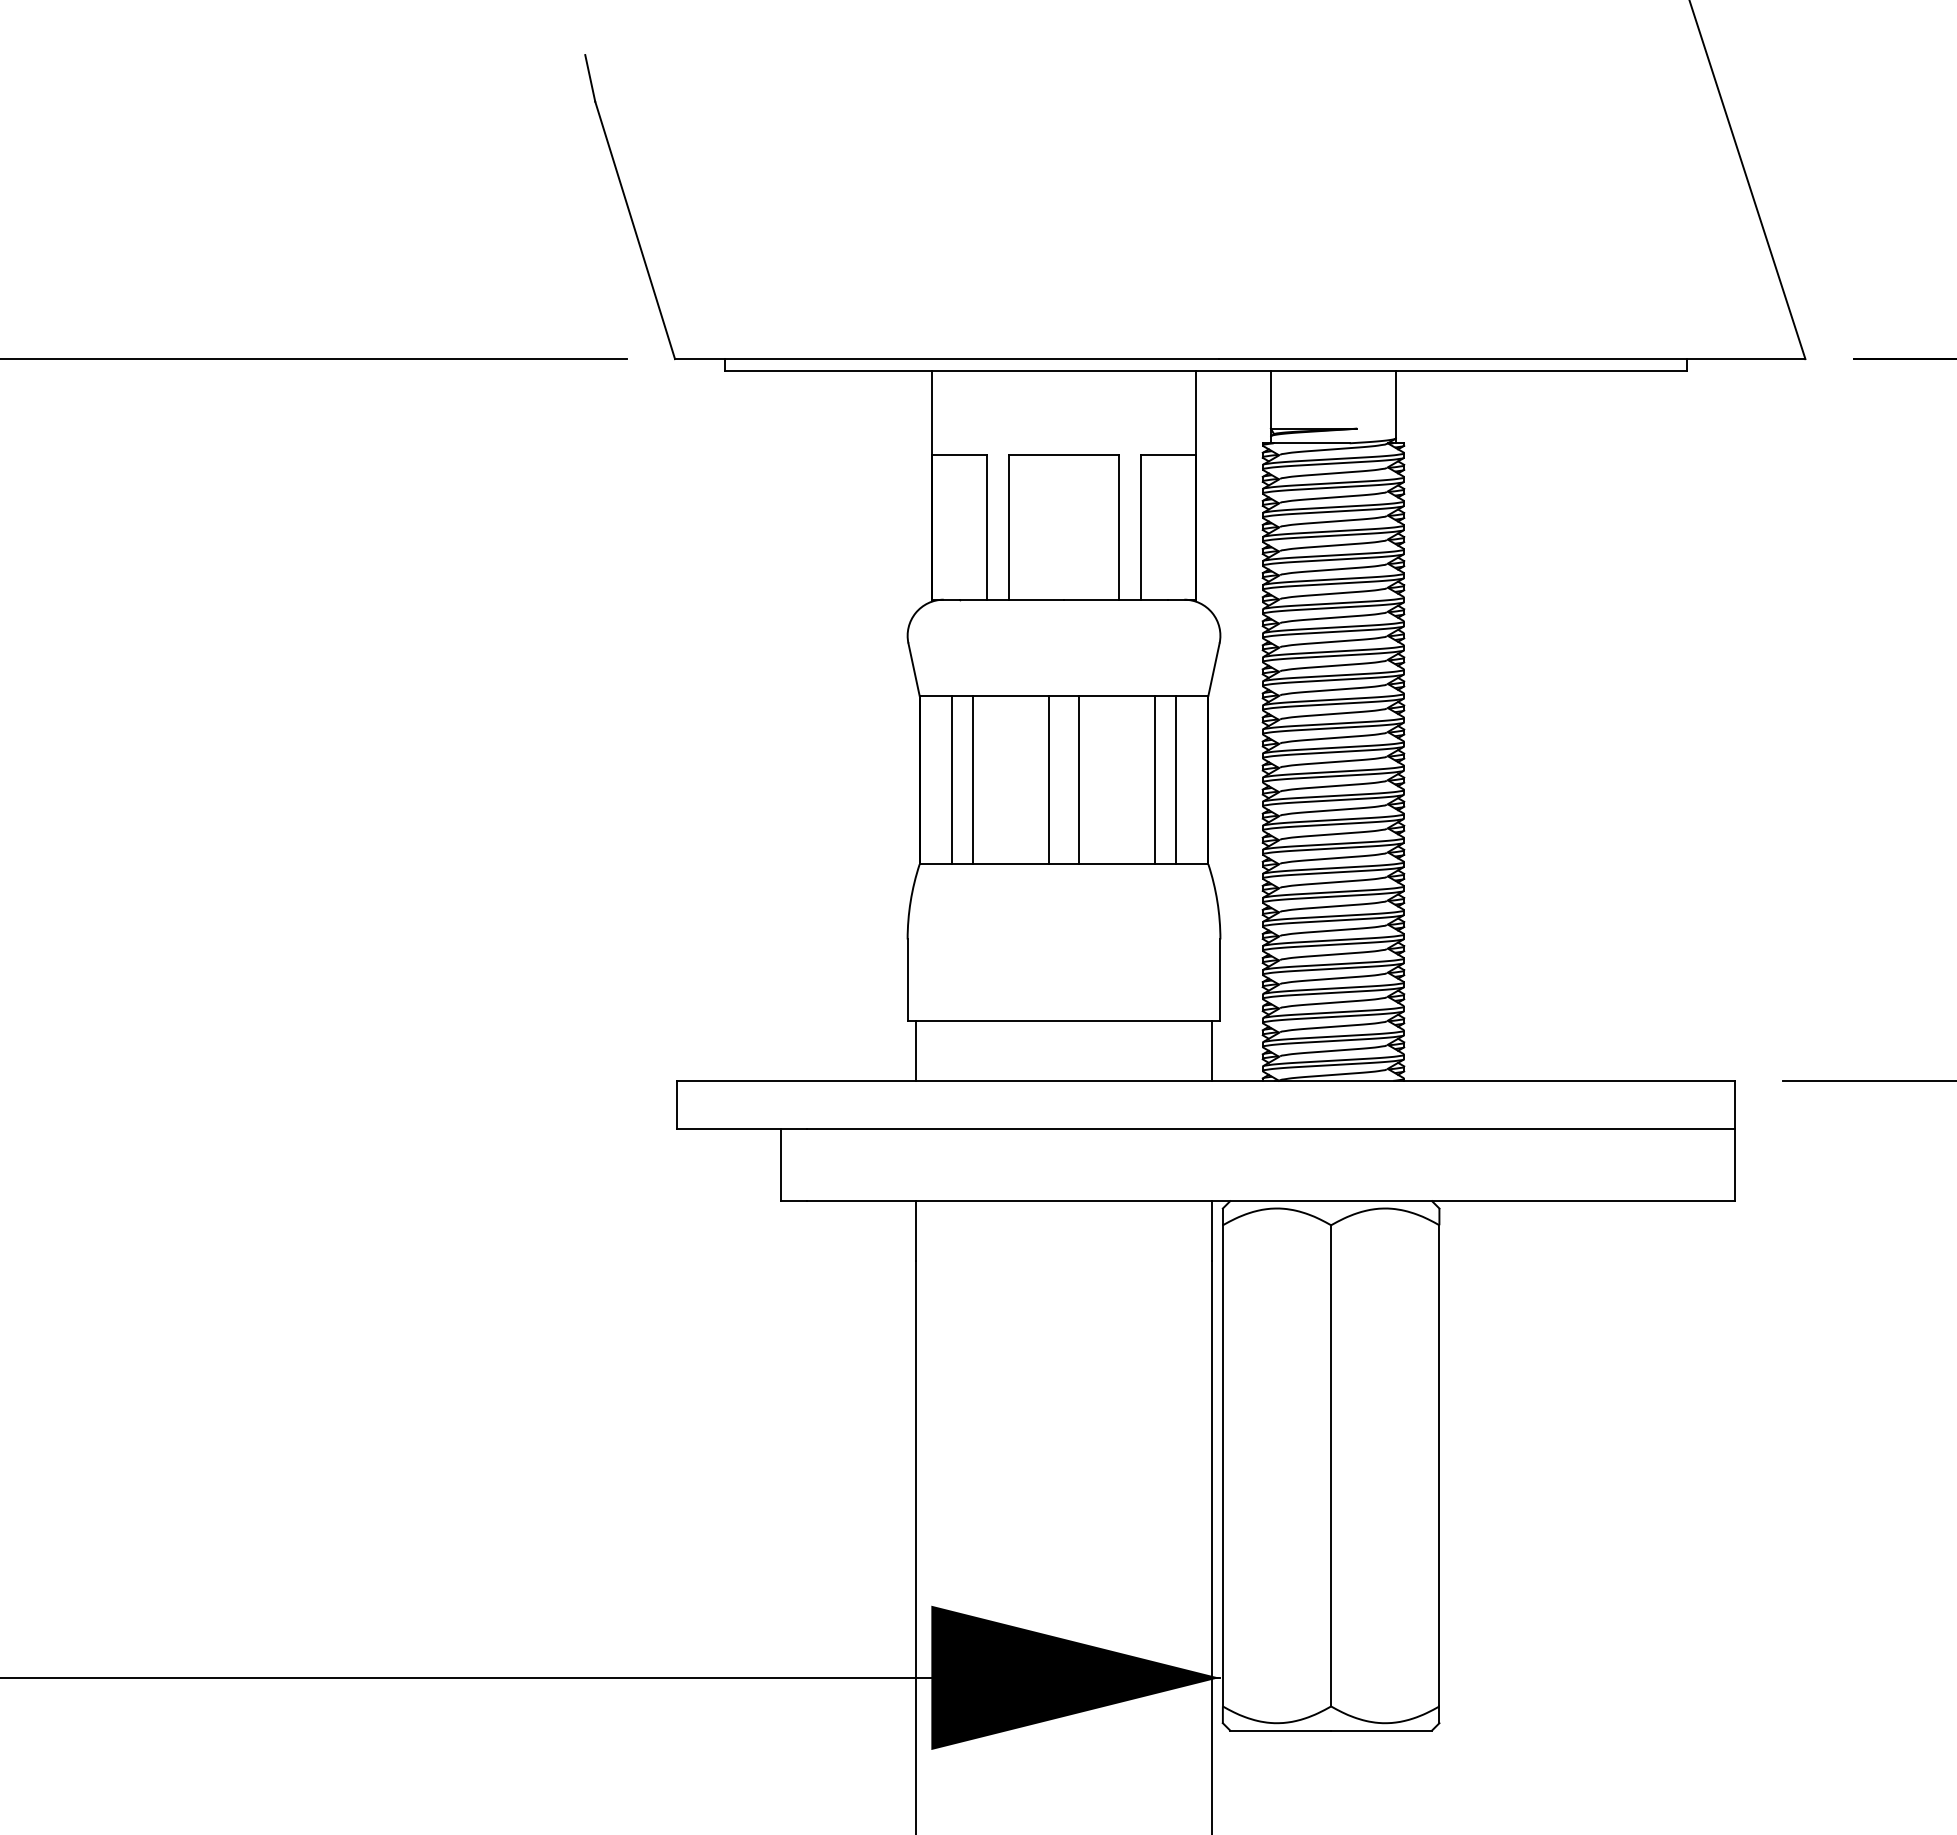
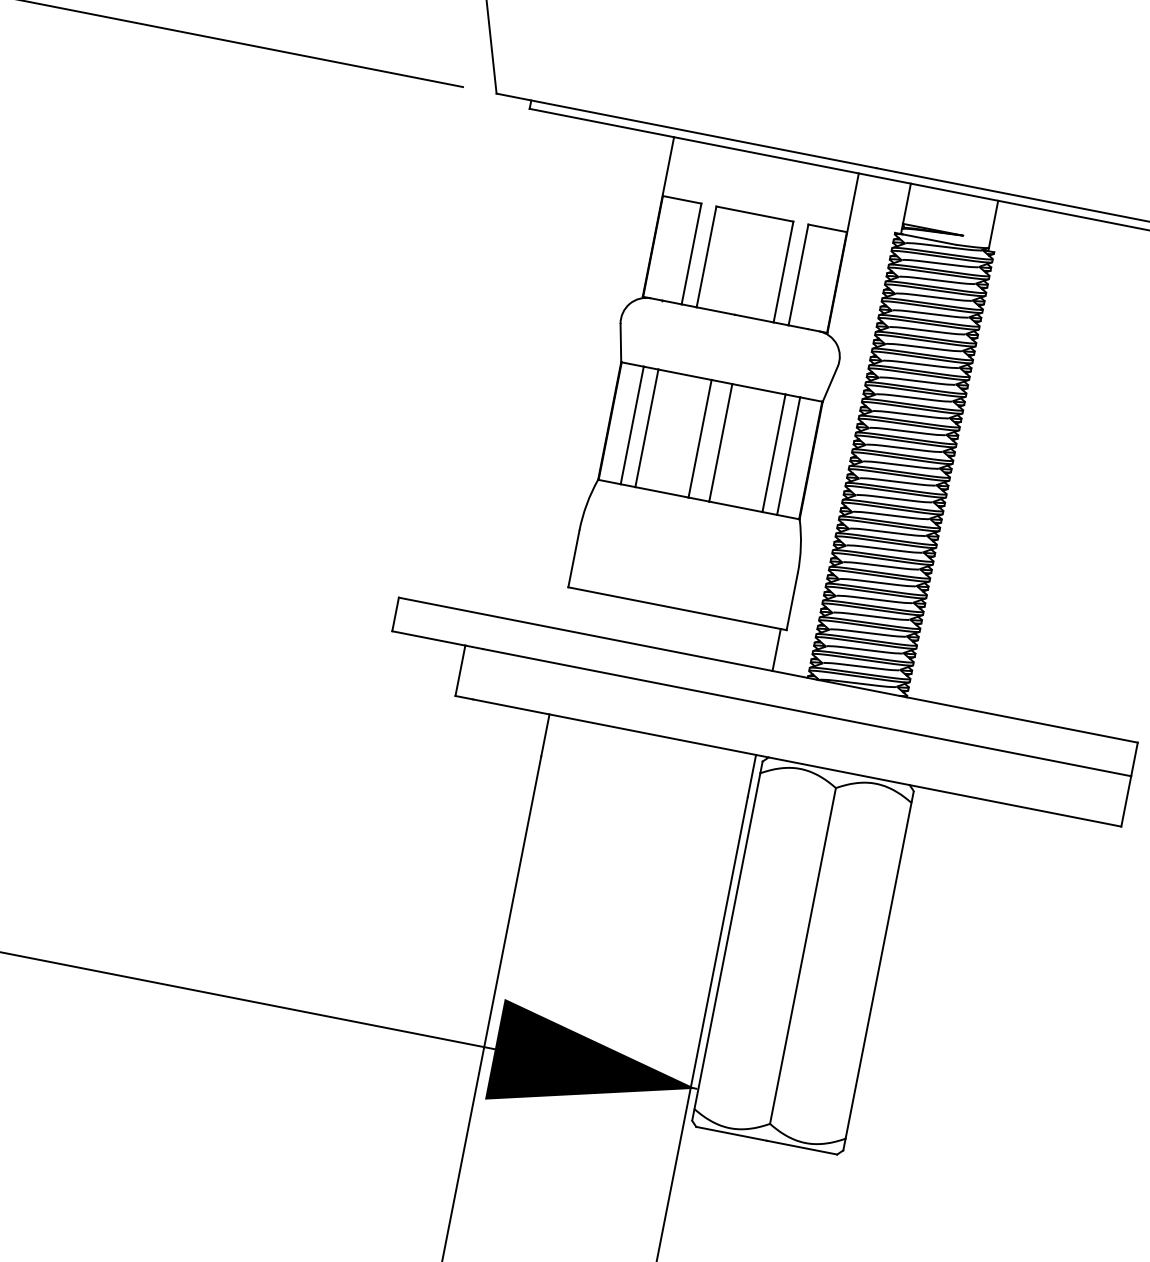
line: (916, 1050) -> (570, 609), removed

